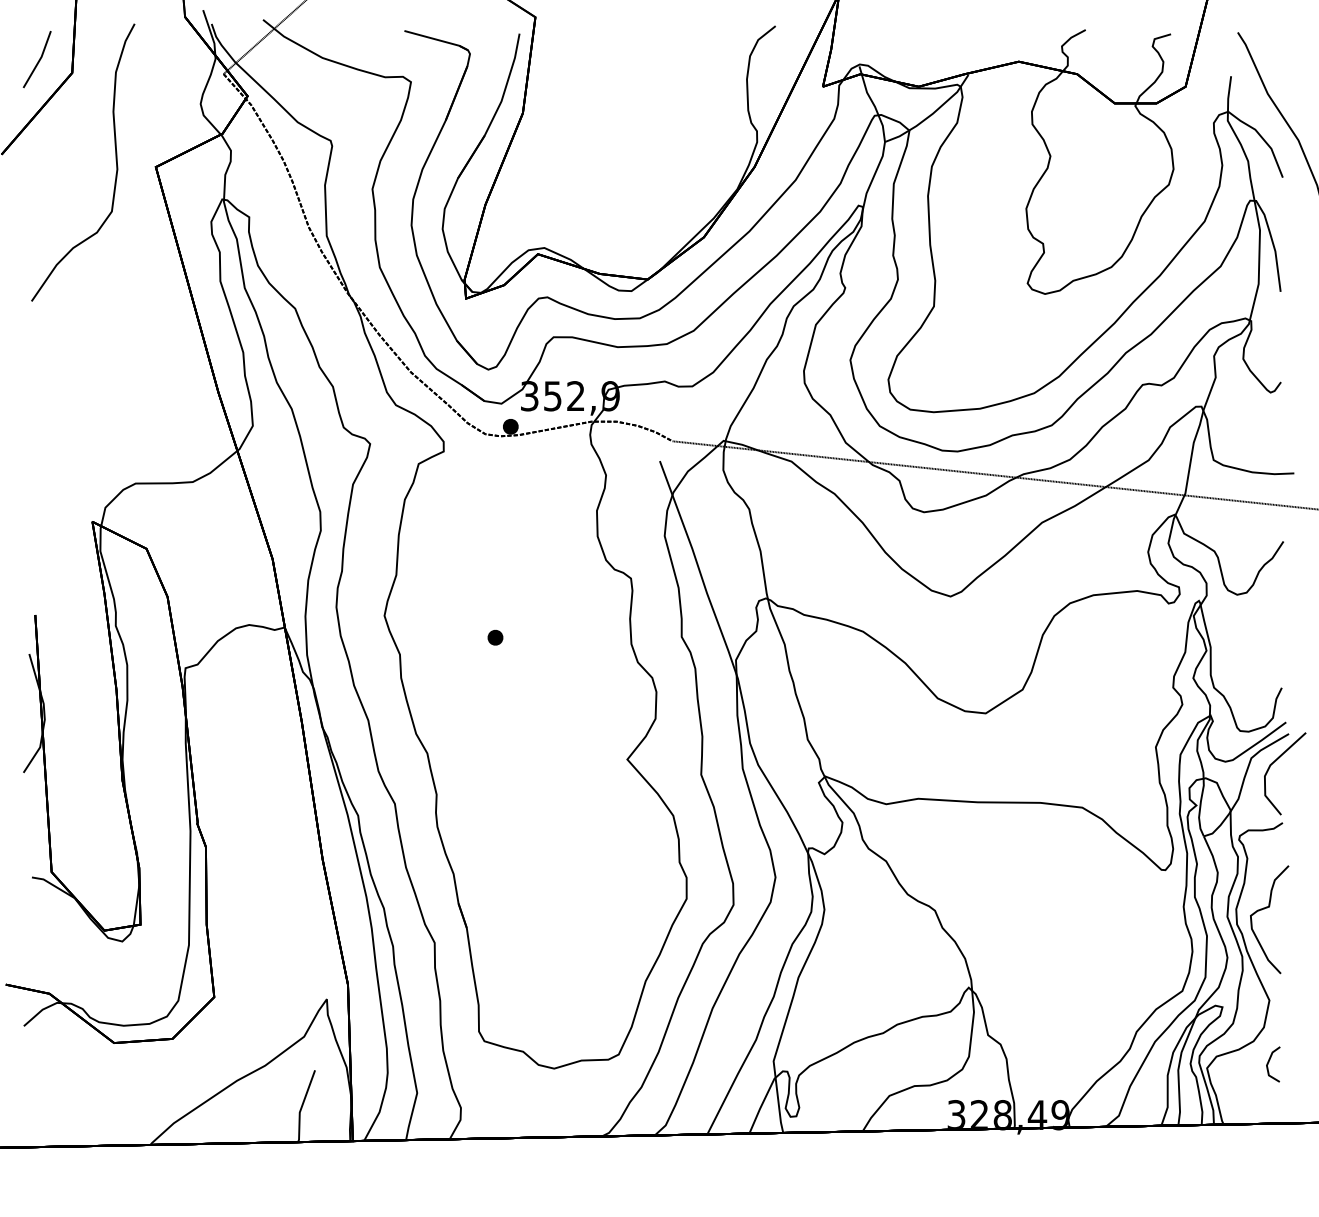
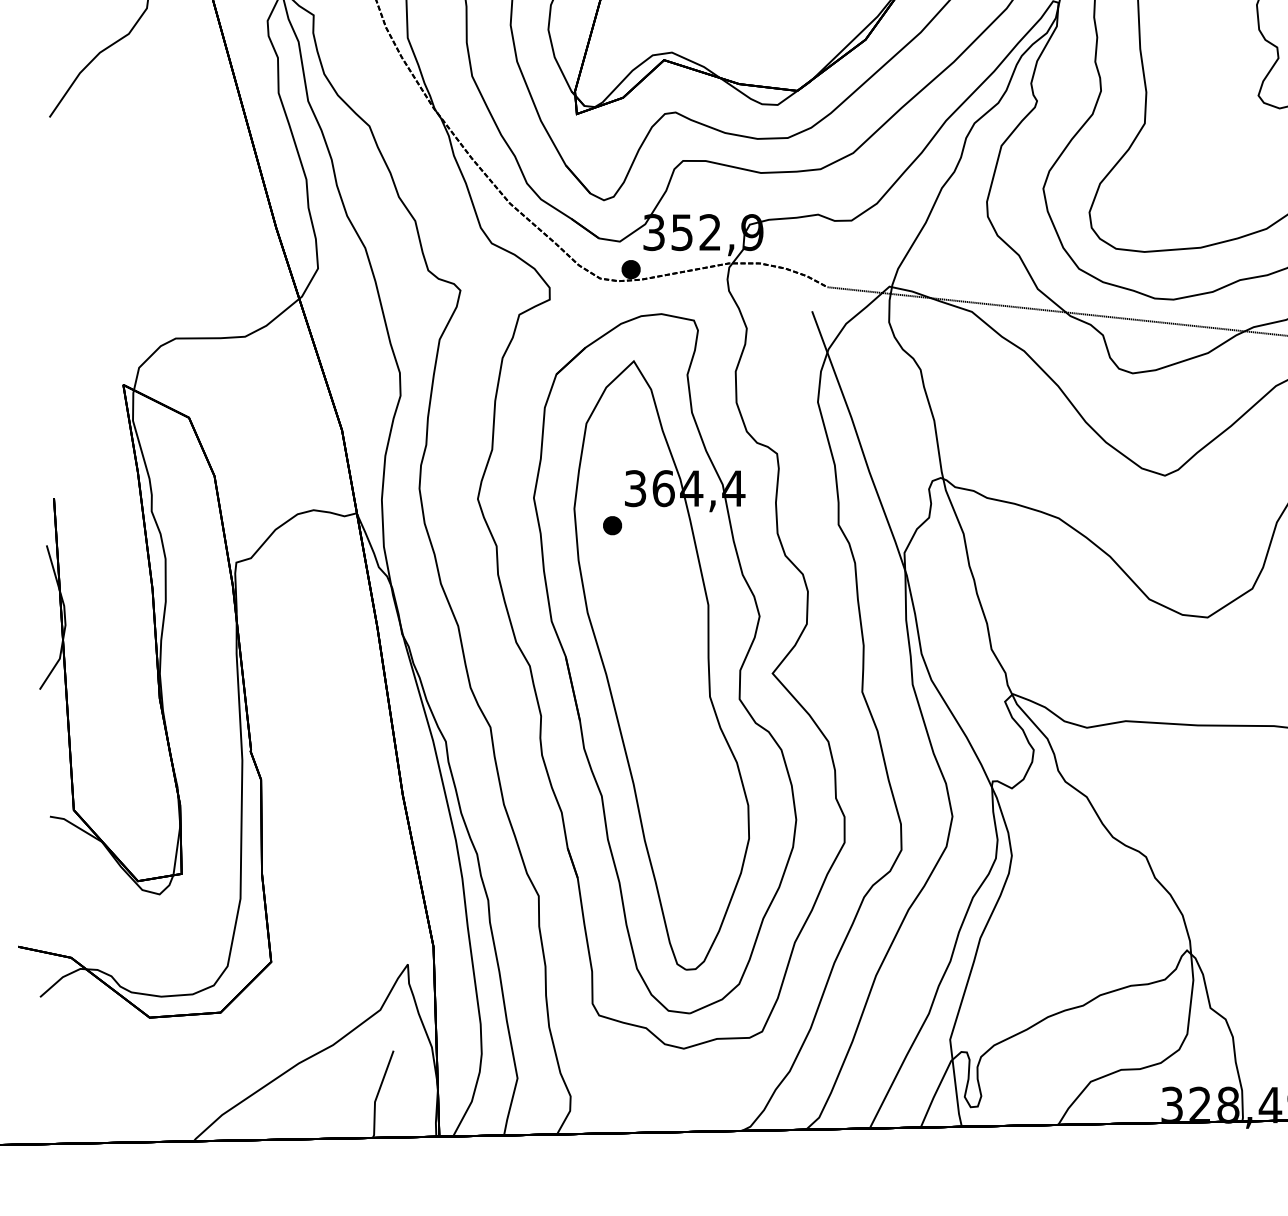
part: (538, 751) -> (664, 663), added

